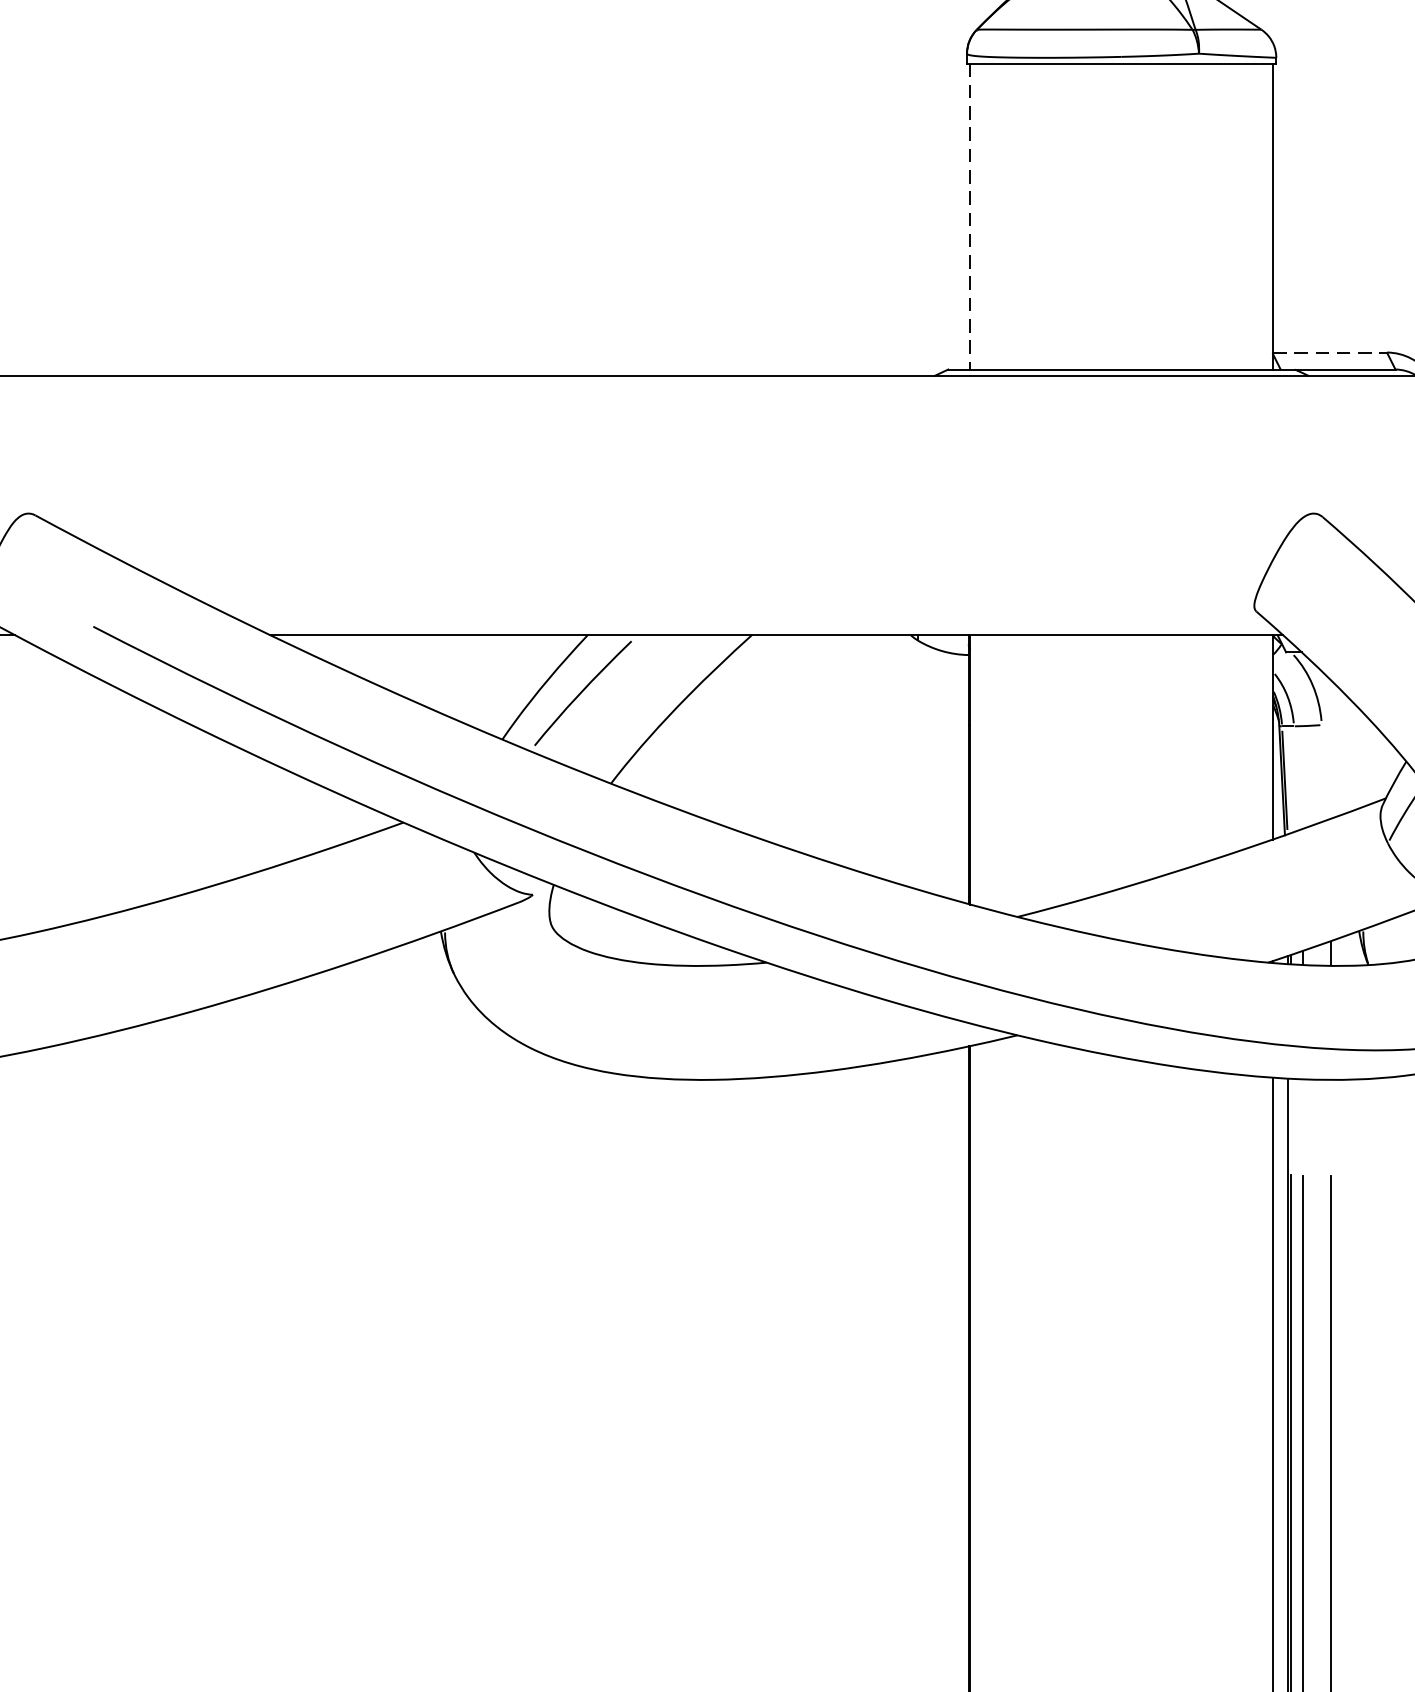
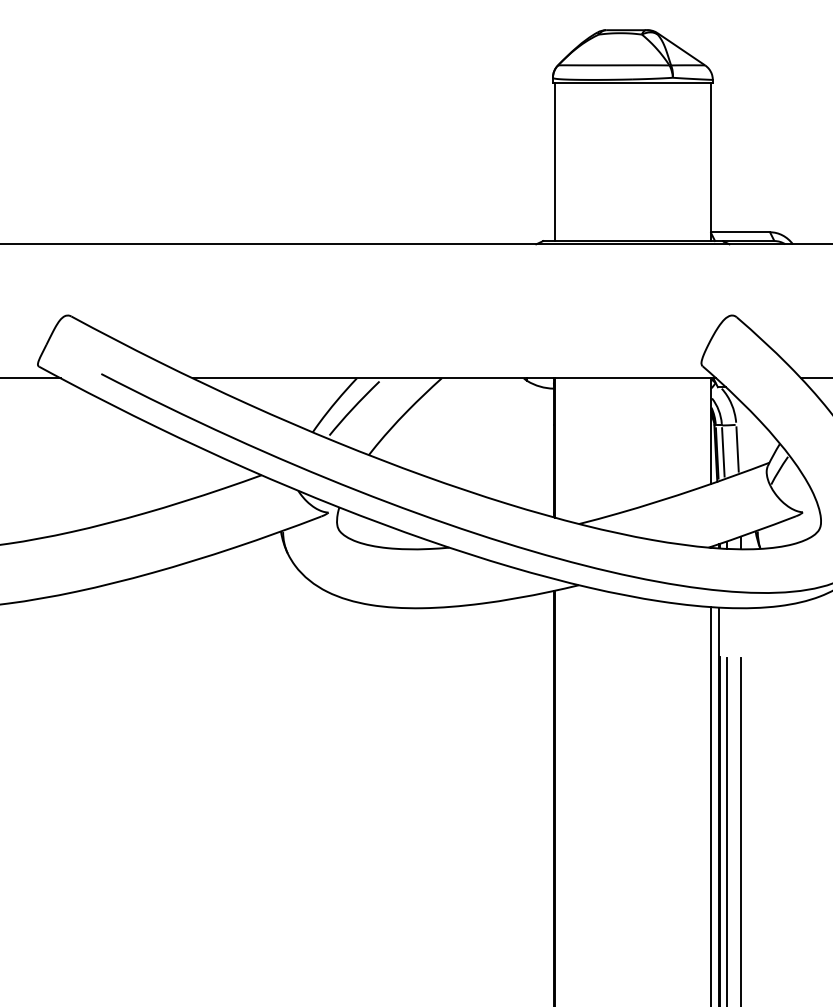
line: (970, 217) -> (554, 162), dashed -> solid
line: (1331, 352) -> (741, 232), dashed -> solid
line: (1324, 772) -> (737, 449), added
line: (1296, 778) -> (723, 452), added

